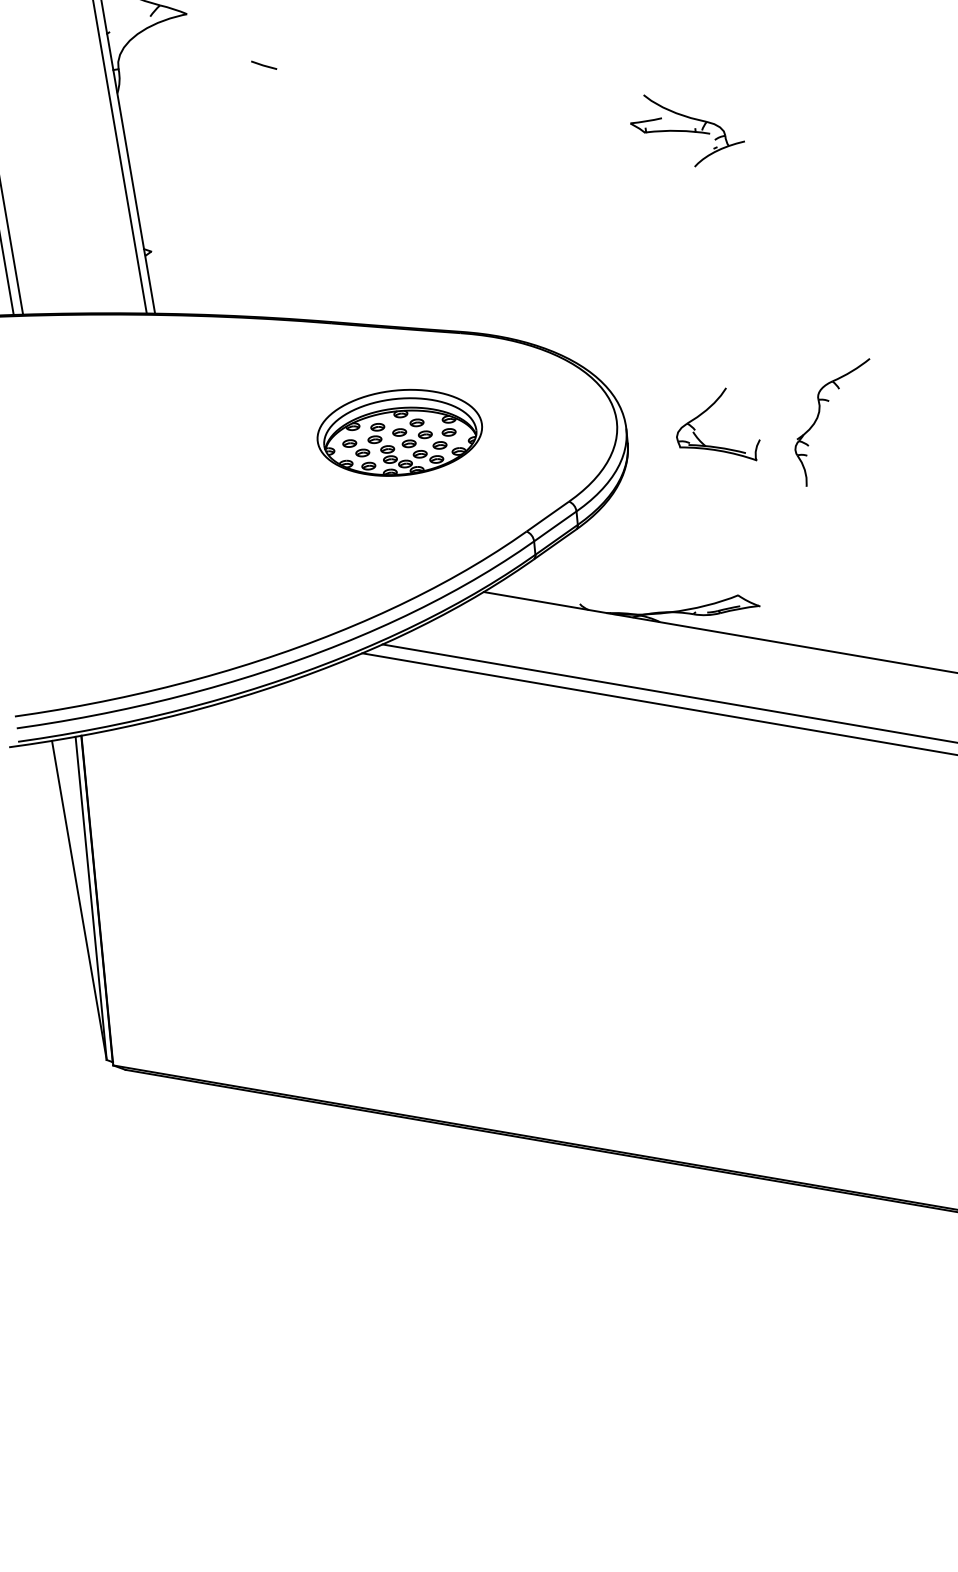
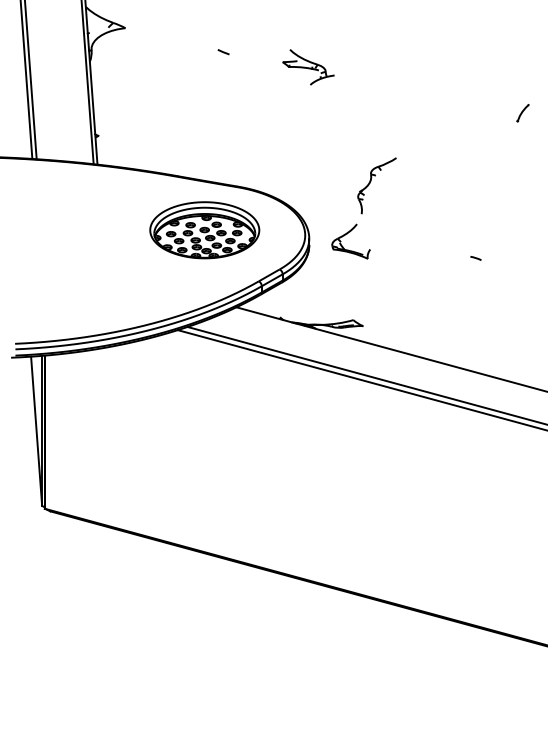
line: (263, 66) -> (223, 52), moved
part: (687, 129) -> (308, 67), moved
part: (819, 418) -> (370, 183), moved
part: (399, 433) -> (204, 230), size x1.43

